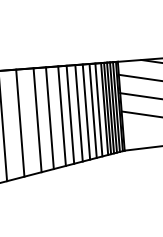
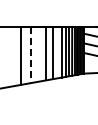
line: (71, 114) -> (57, 52), removed
line: (37, 118) -> (39, 53), removed
line: (20, 124) -> (30, 55), solid -> dashed

